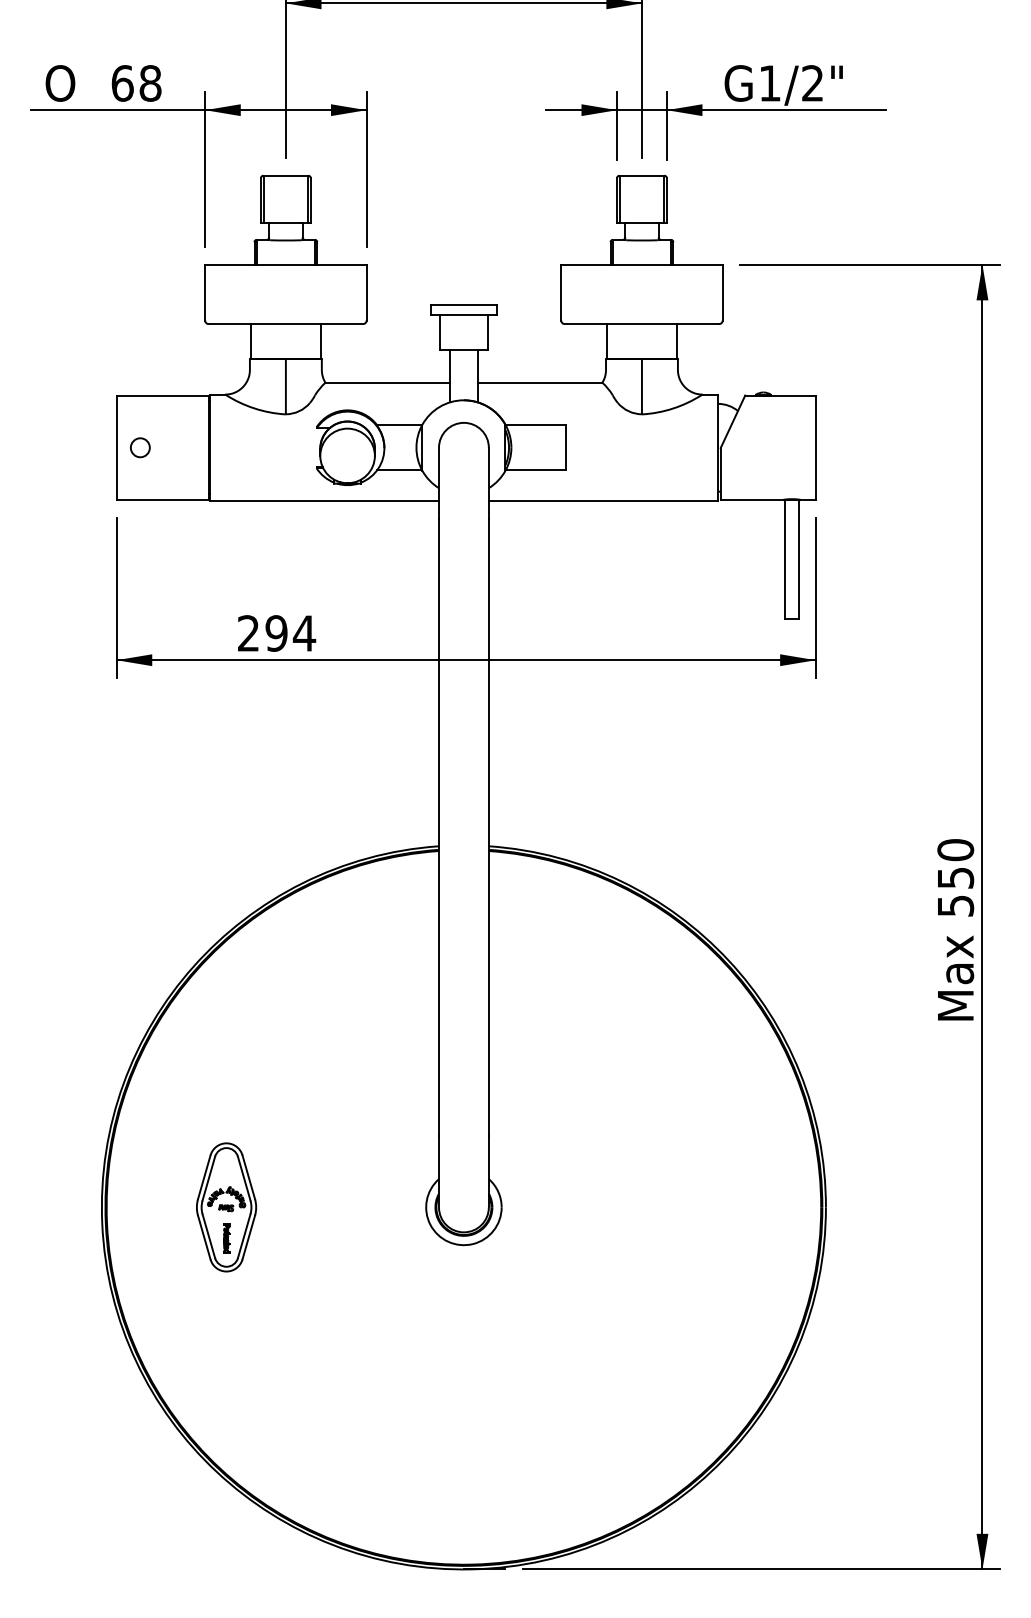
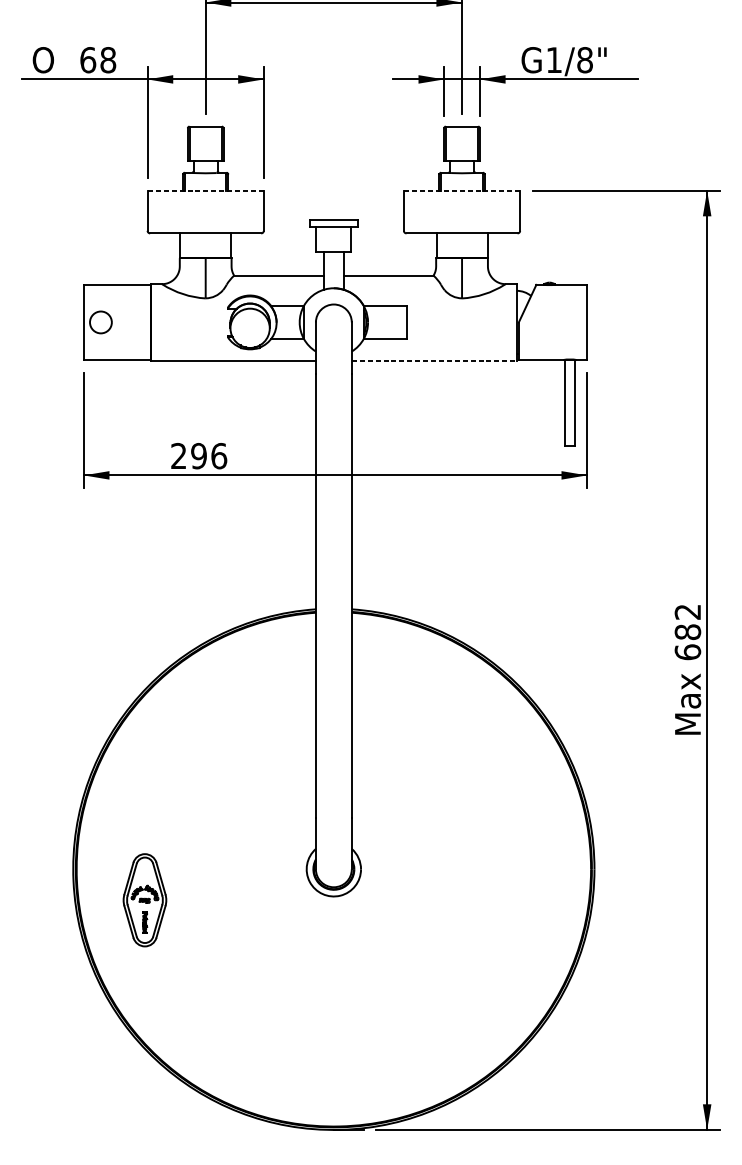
text: (812, 83) -> (584, 60), G1/2" -> G1/8"
line: (285, 264) -> (205, 190), solid -> dashed
line: (641, 264) -> (461, 190), solid -> dashed
circle: (139, 447) -> (100, 322), size x1.6
line: (603, 500) -> (434, 360), solid -> dashed
text: (304, 633) -> (219, 456), 294 -> 296
text: (955, 877) -> (687, 631), 550 -> 682
part: (226, 1207) -> (144, 900), moved

